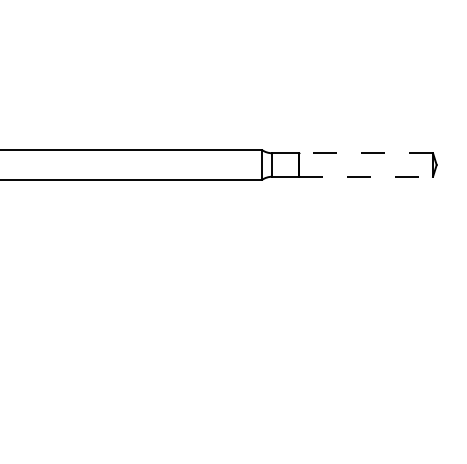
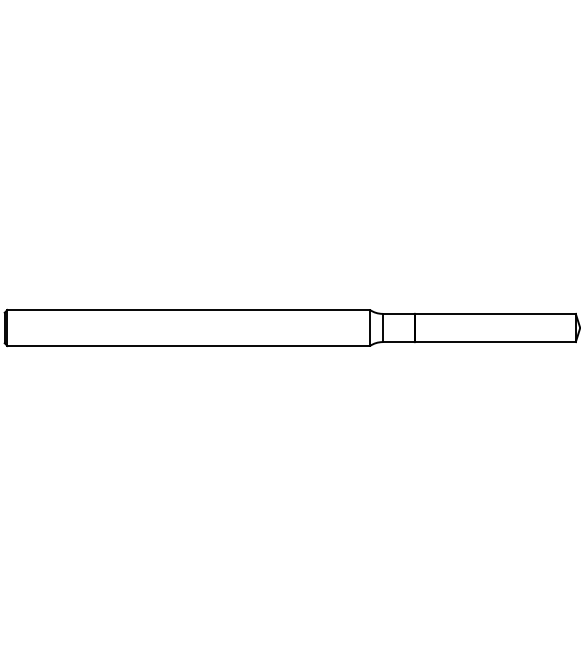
line: (365, 152) -> (494, 313), dashed -> solid
line: (366, 177) -> (495, 342), dashed -> solid

